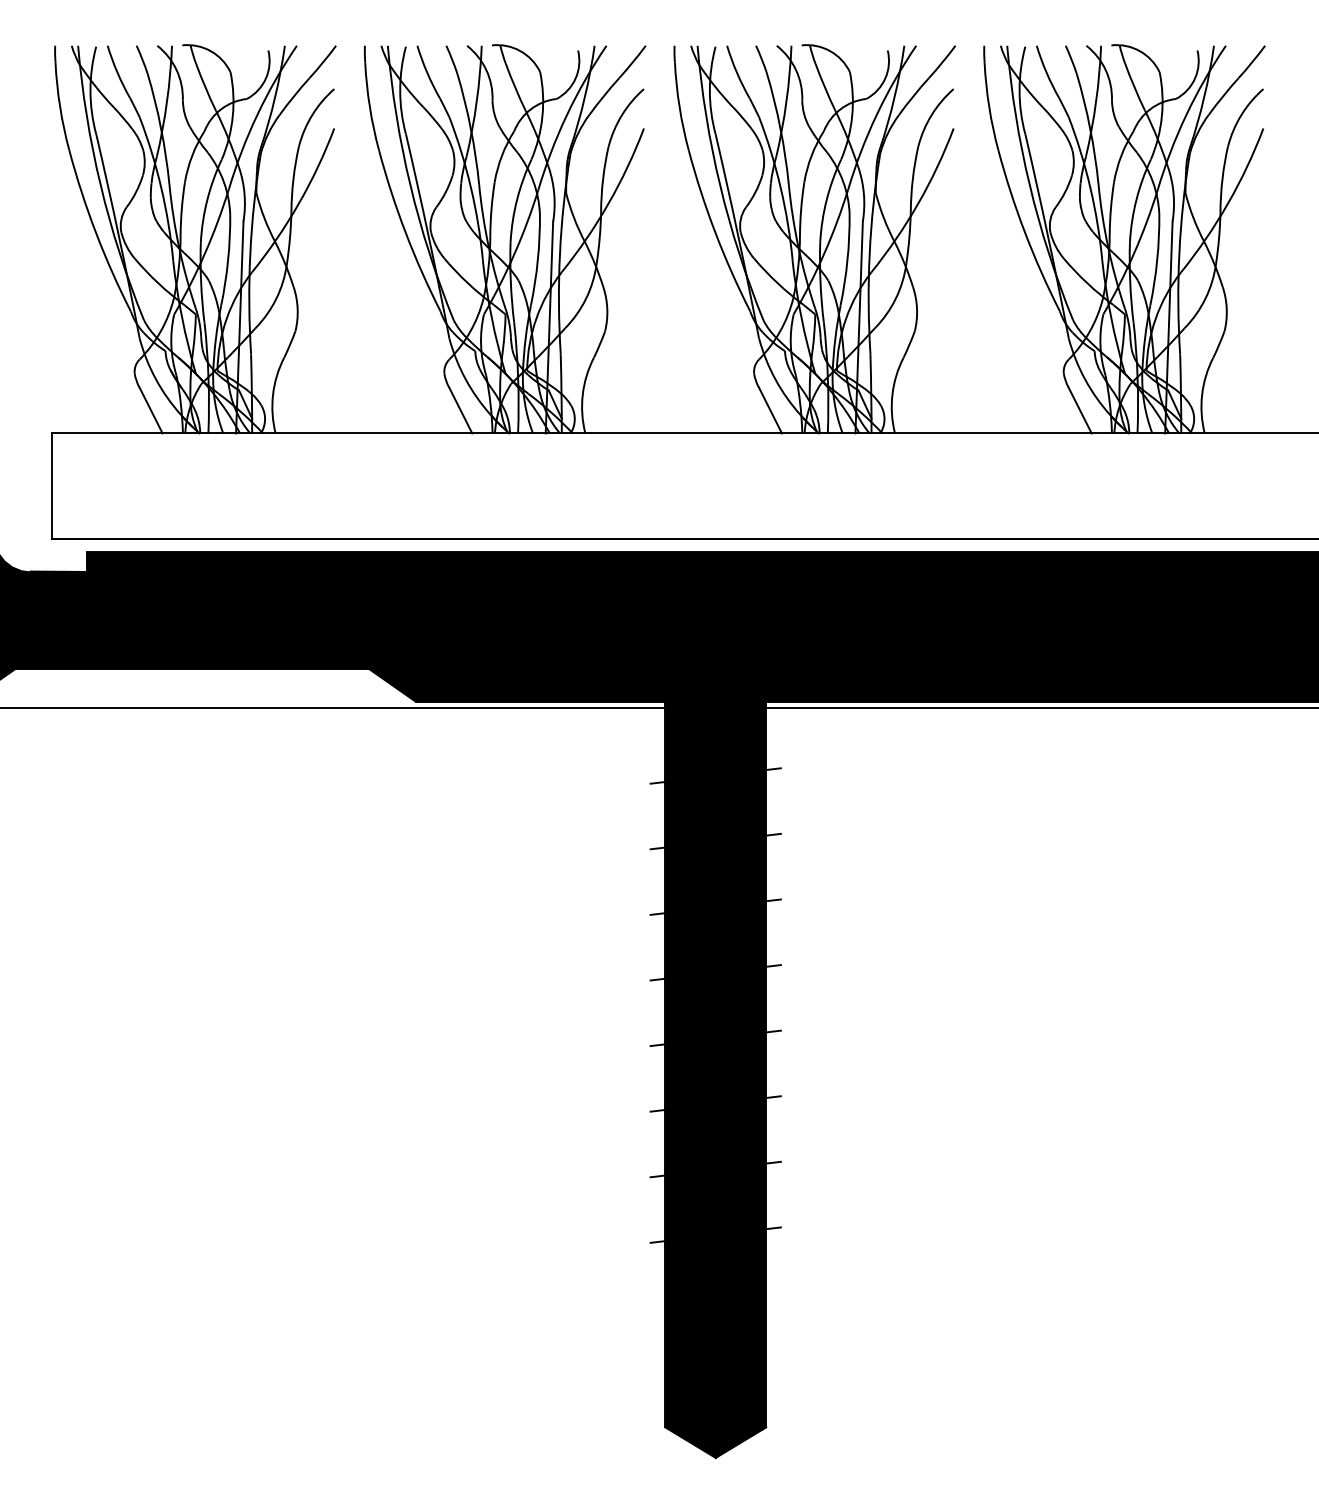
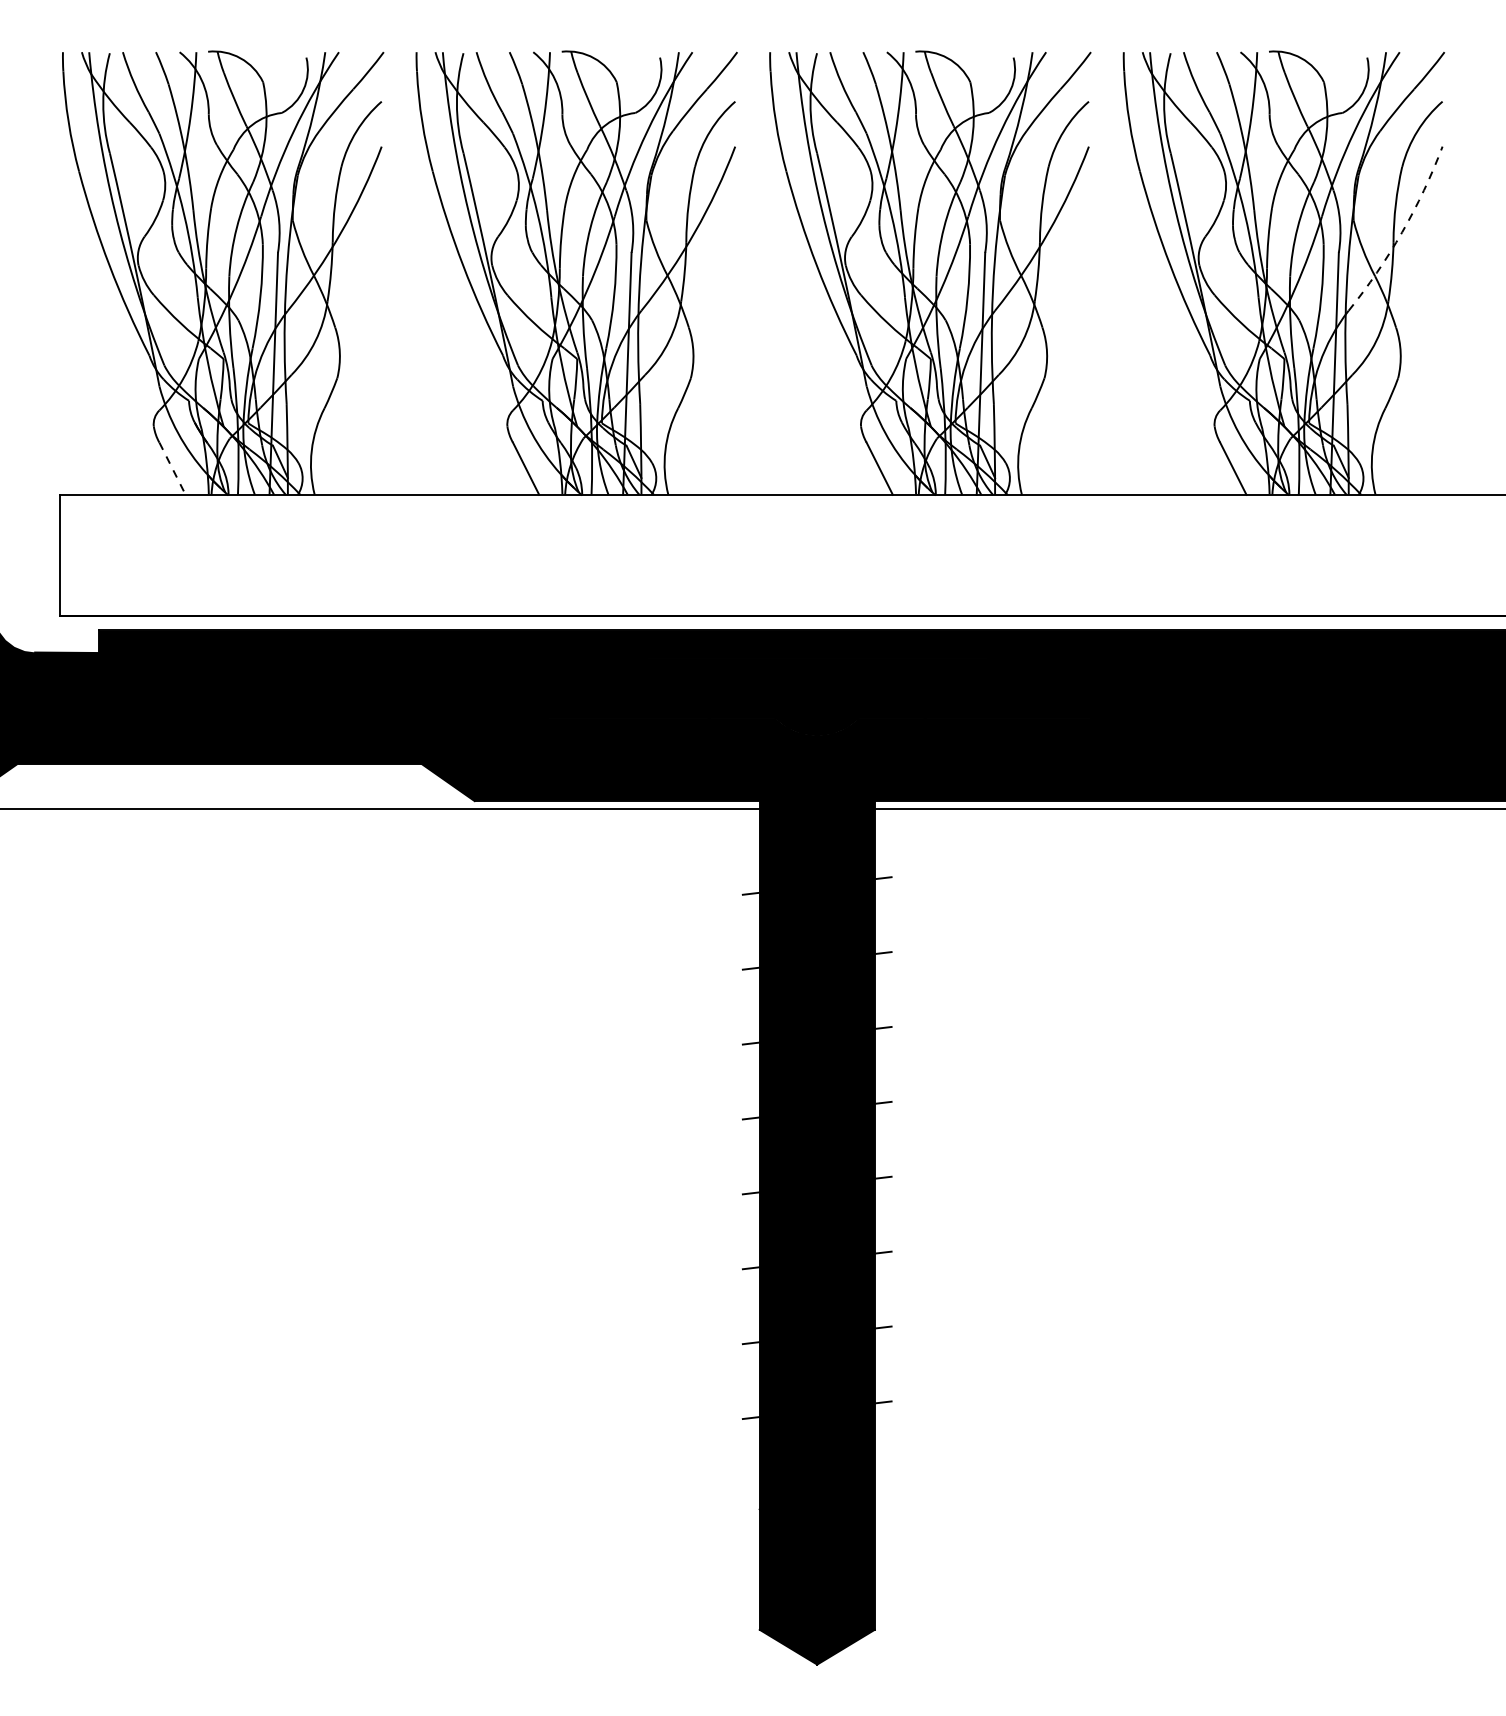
arc: (1228, 203) -> (1402, 232), solid -> dashed
line: (151, 410) -> (172, 468), solid -> dashed

